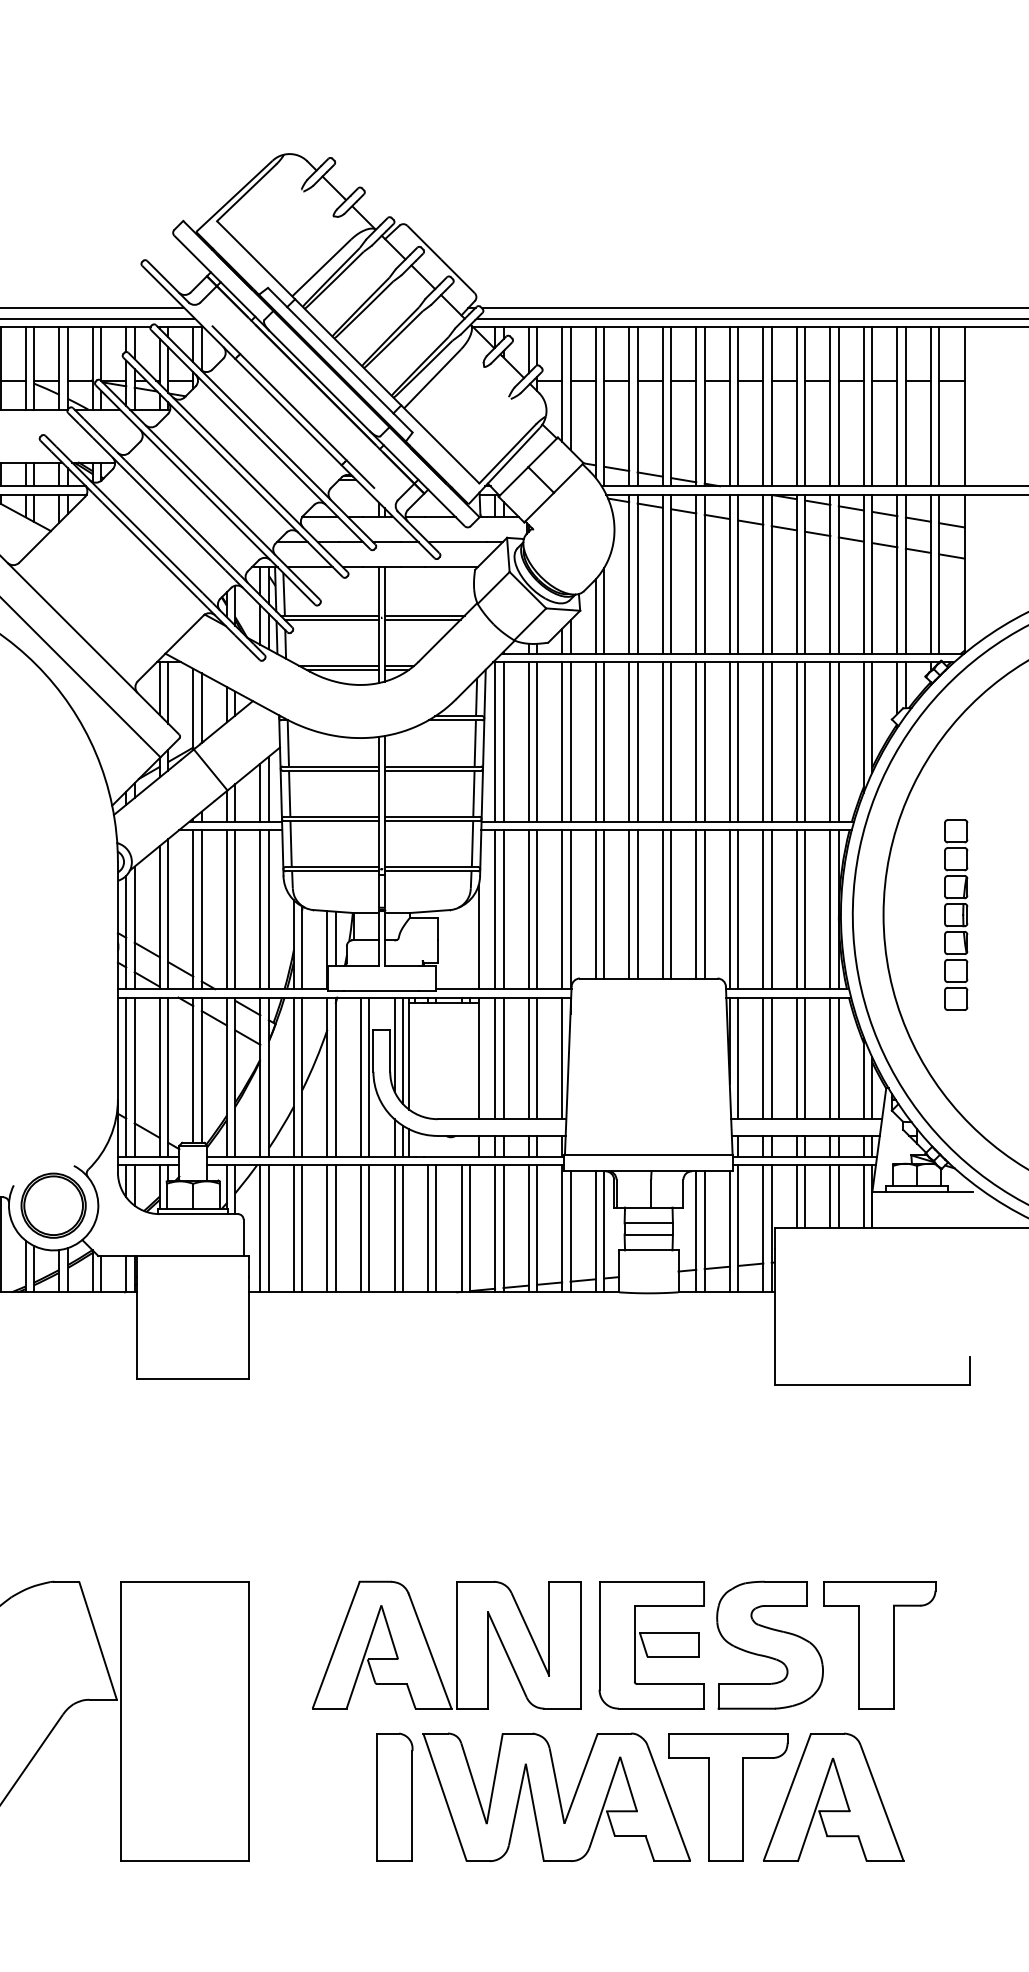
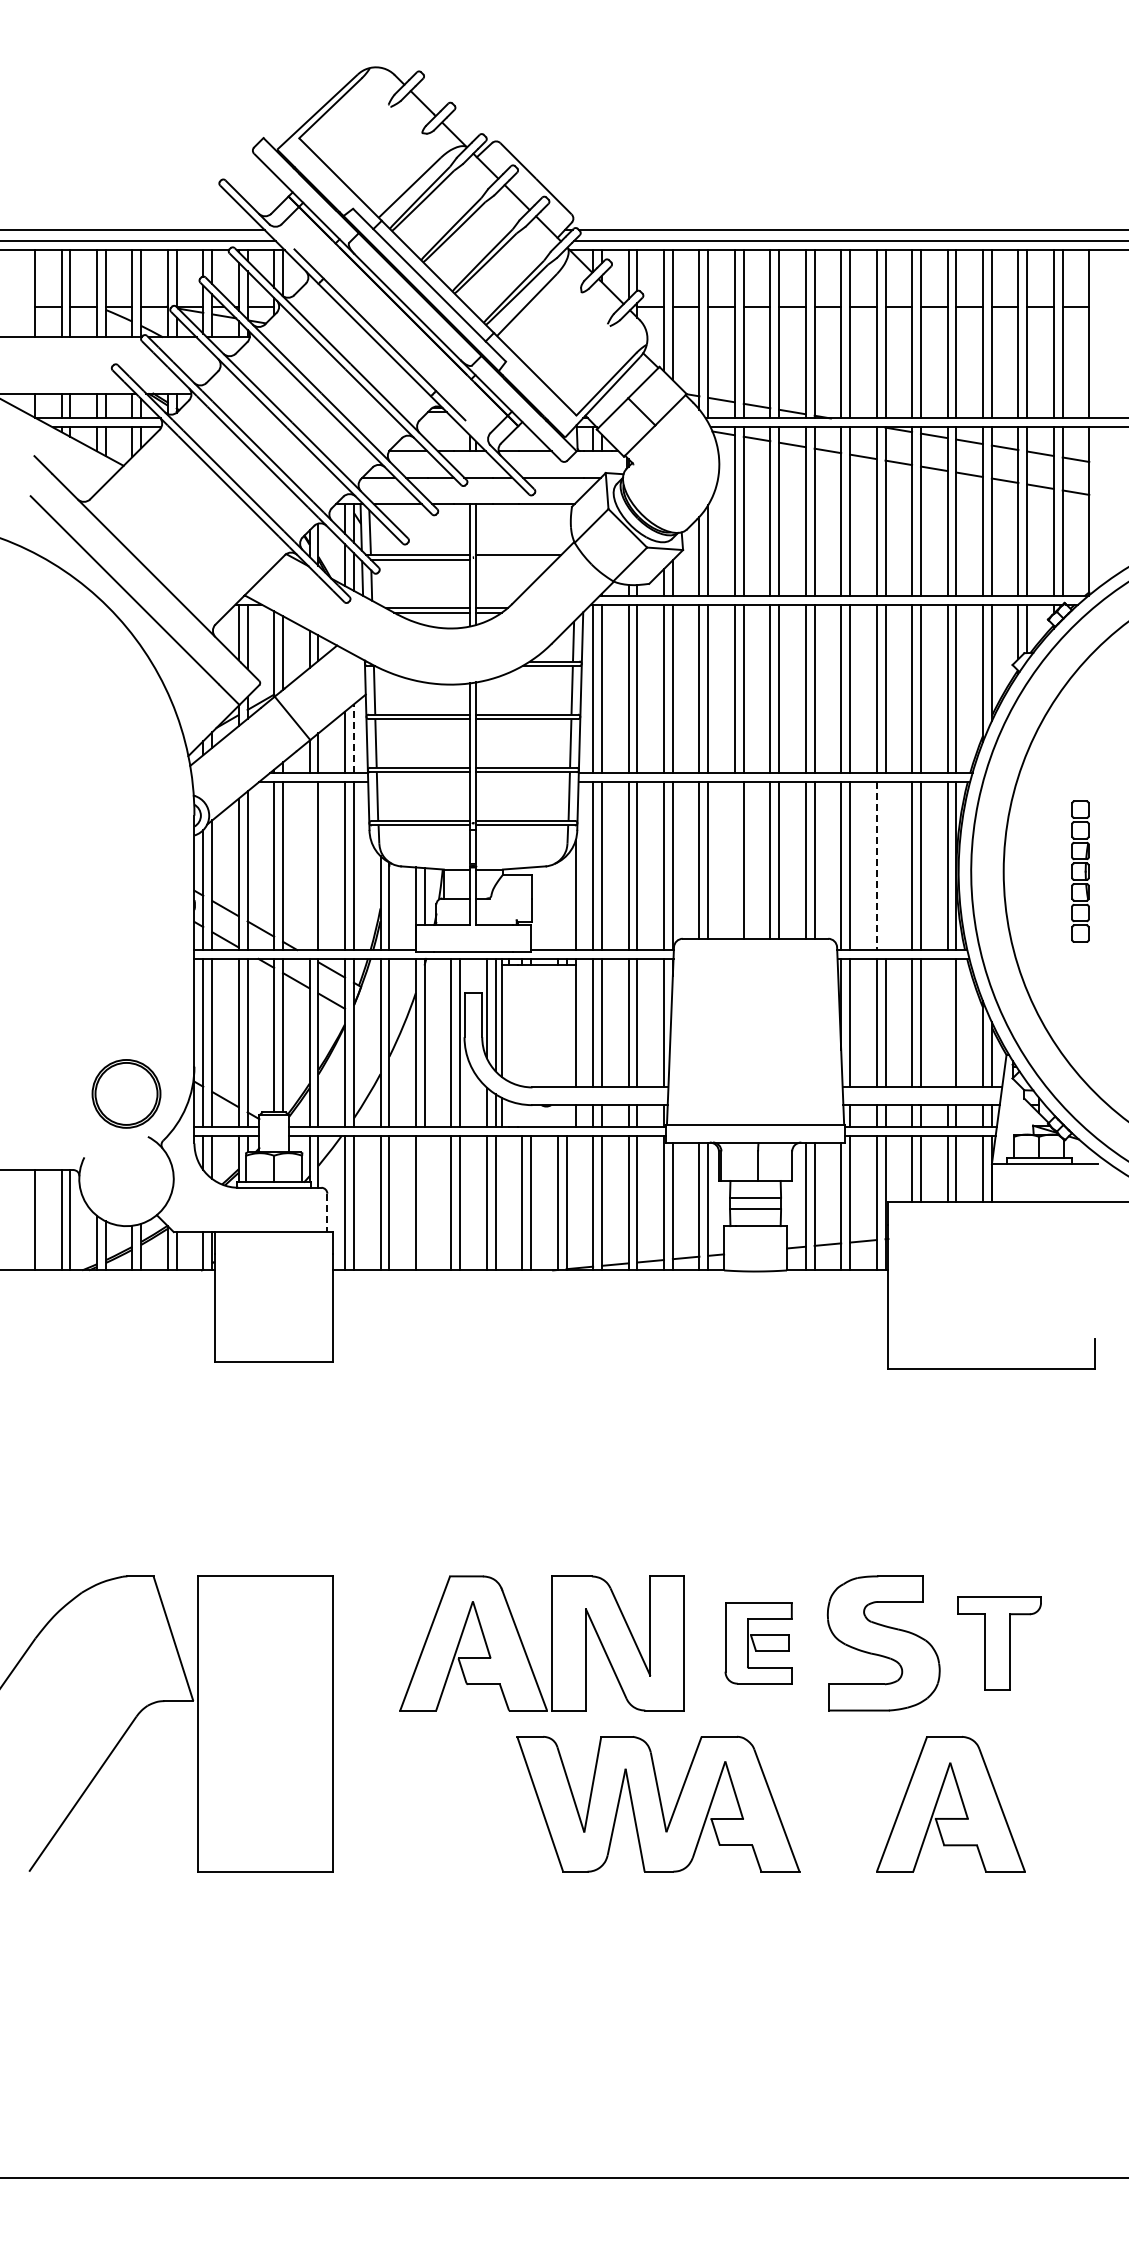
line: (422, 619) -> (516, 559), removed
line: (268, 789) -> (353, 738), solid -> dashed
line: (628, 903) -> (734, 859), removed
line: (226, 909) -> (309, 865), removed
line: (771, 909) -> (885, 865), removed
line: (763, 910) -> (876, 866), solid -> dashed
part: (956, 914) -> (1080, 871), size x0.7
line: (830, 1057) -> (947, 1022), removed
part: (53, 1205) -> (126, 1093), moved
line: (335, 1228) -> (424, 1203), removed
line: (243, 1238) -> (327, 1213), solid -> dashed
part: (651, 1645) -> (758, 1643), size x0.6
part: (879, 1645) -> (999, 1643), size x0.7
part: (395, 1797) -> (487, 1804), removed
part: (728, 1797) -> (839, 1804), removed

